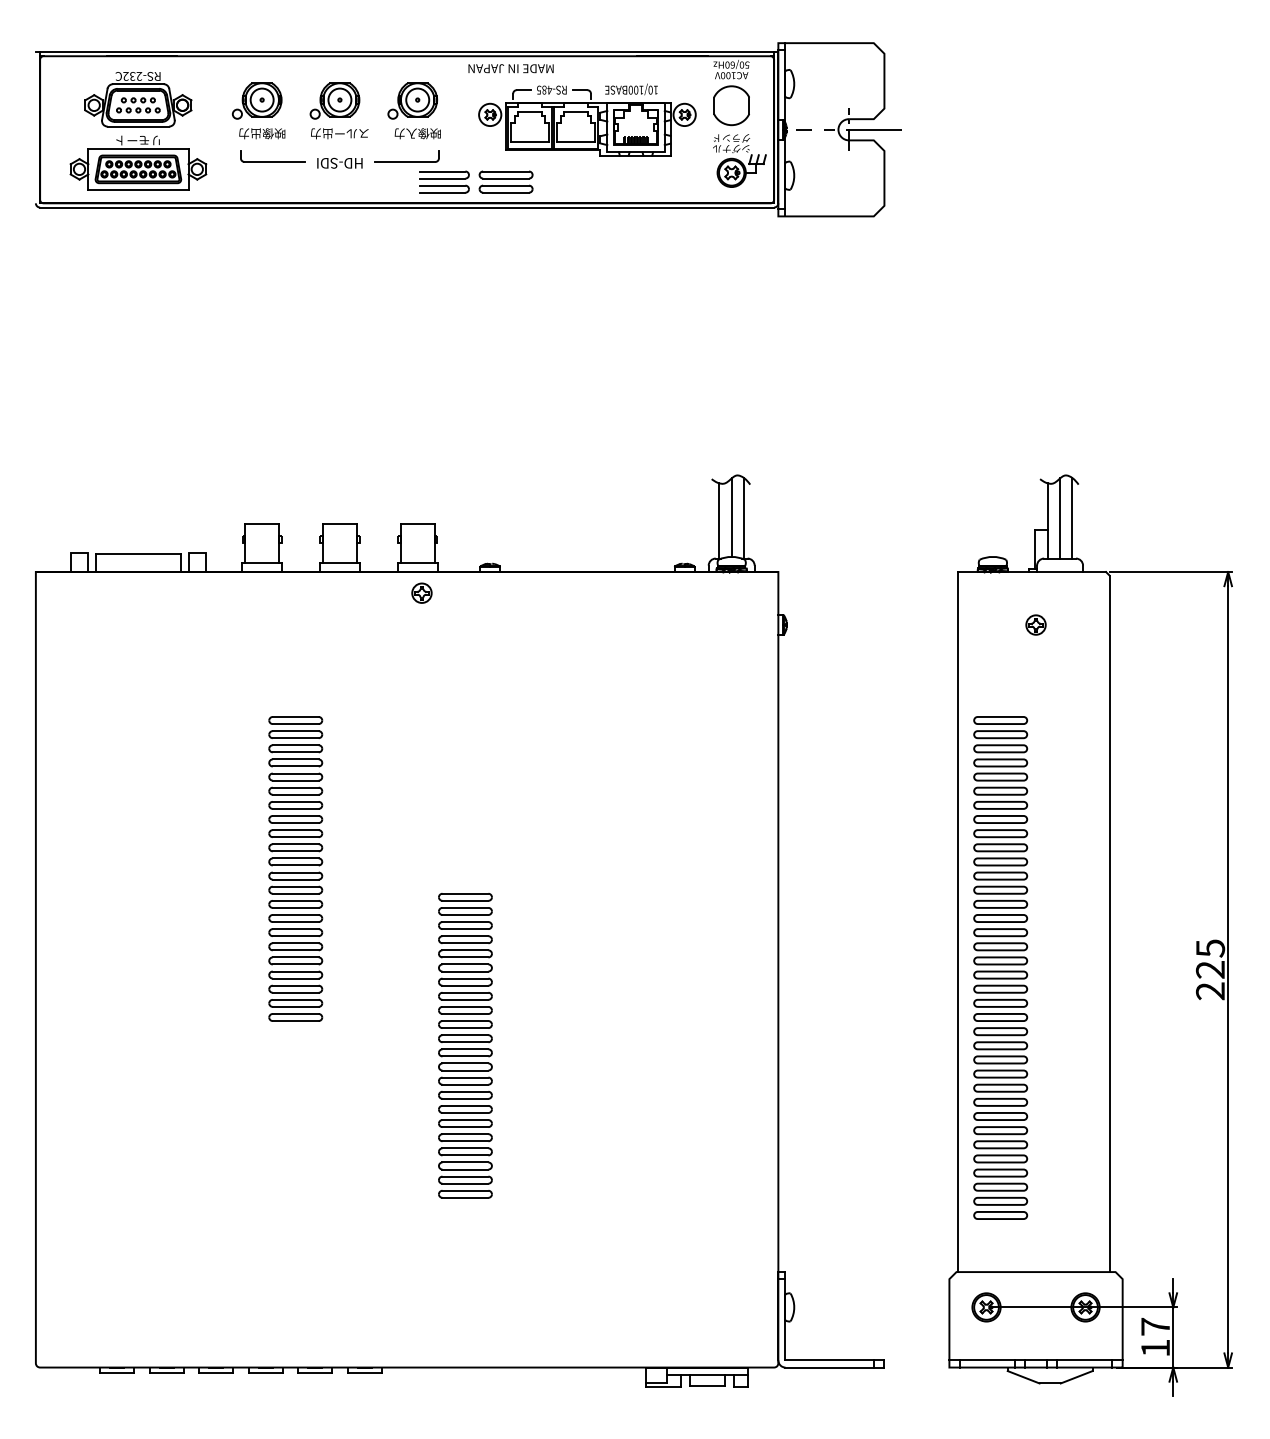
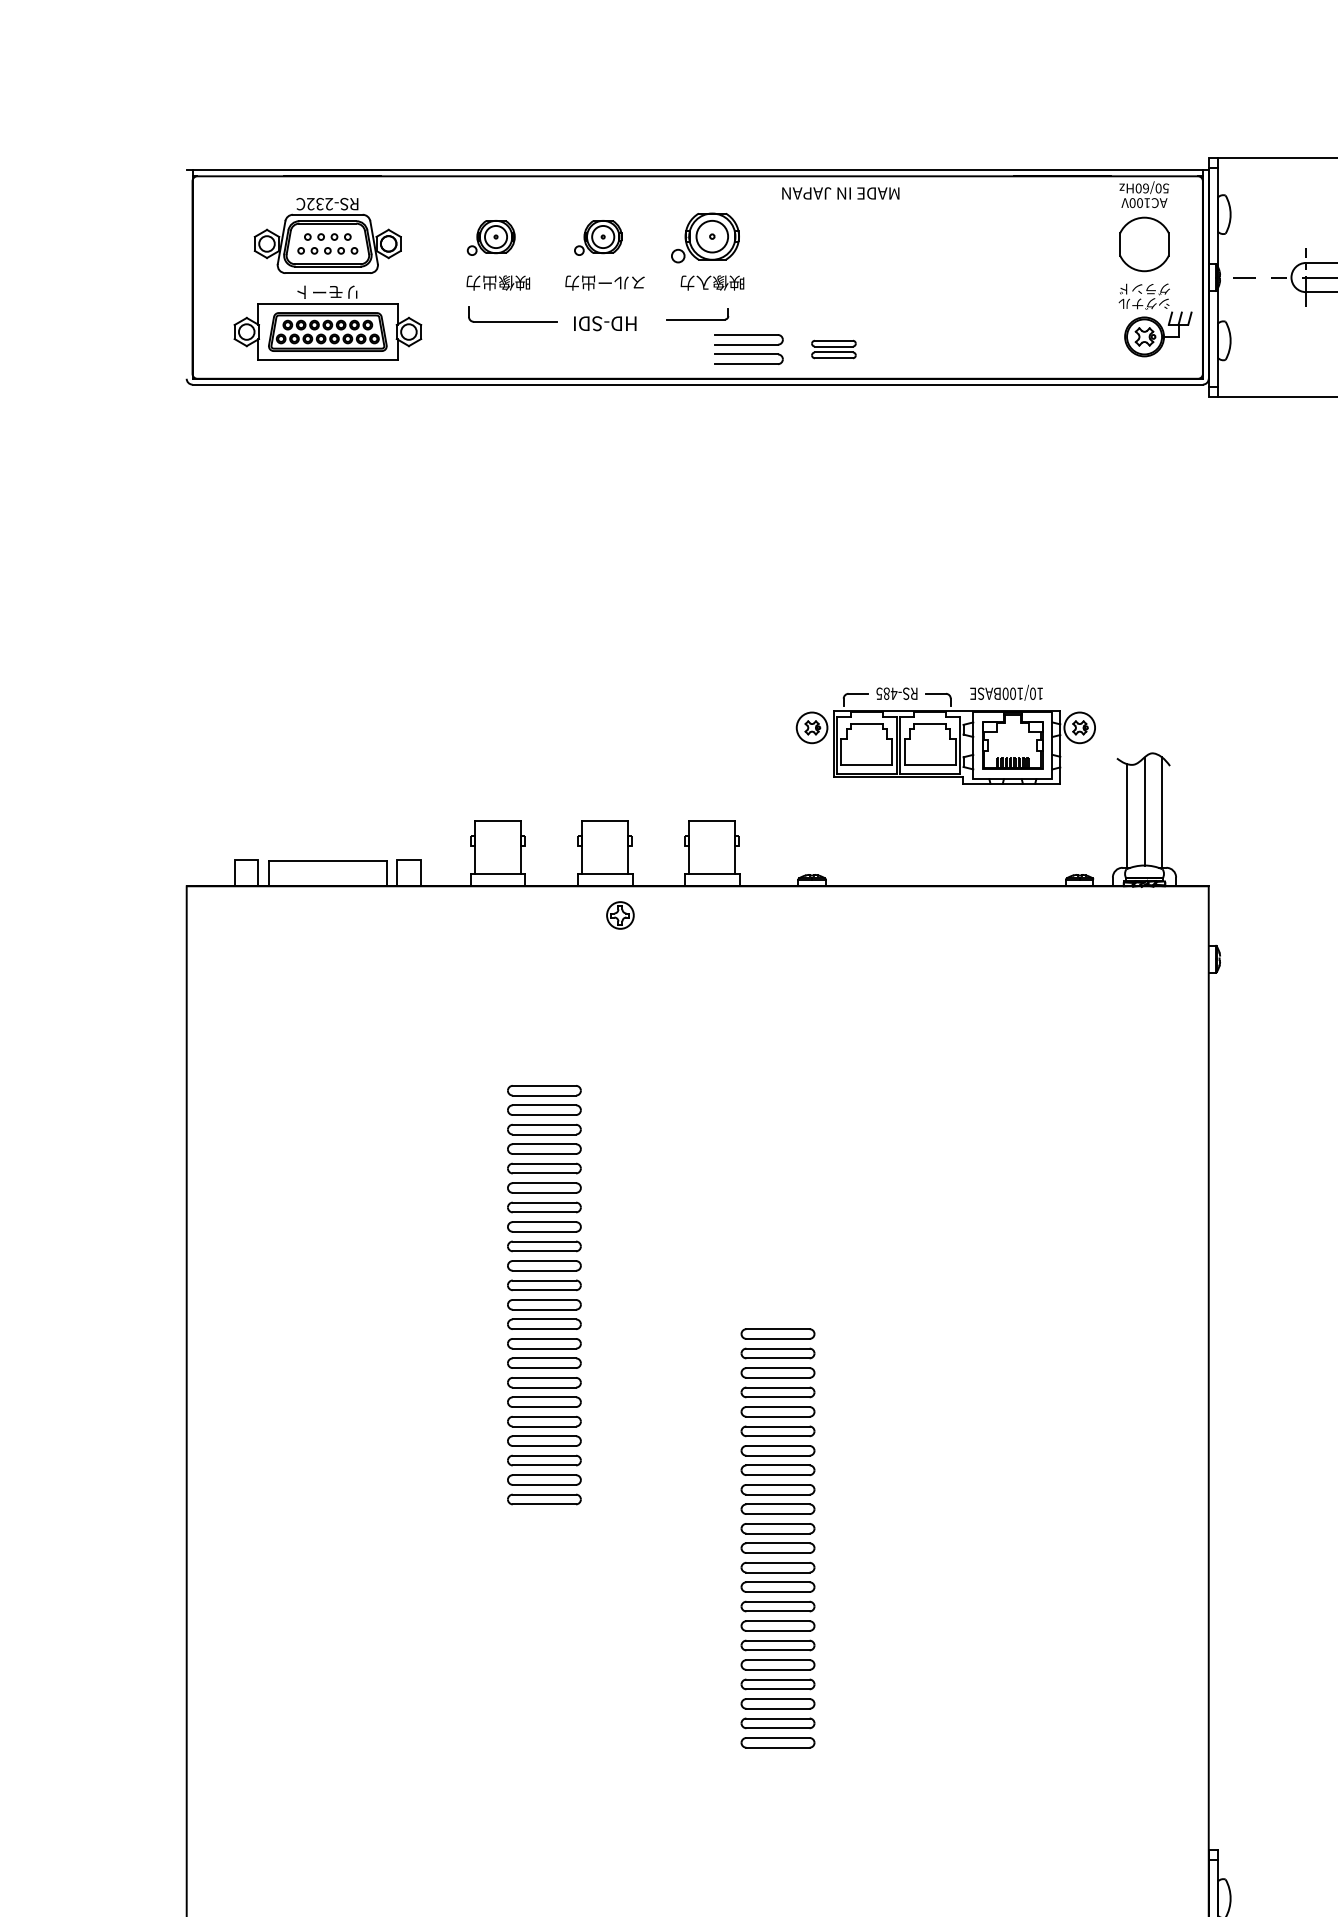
part: (256, 100) -> (490, 237), size x0.7
part: (334, 100) -> (597, 237), size x0.7
part: (587, 119) -> (946, 734), moved
part: (406, 156) -> (696, 314), size x0.7
part: (505, 181) -> (833, 348), size x0.6
part: (421, 592) -> (619, 914), moved

